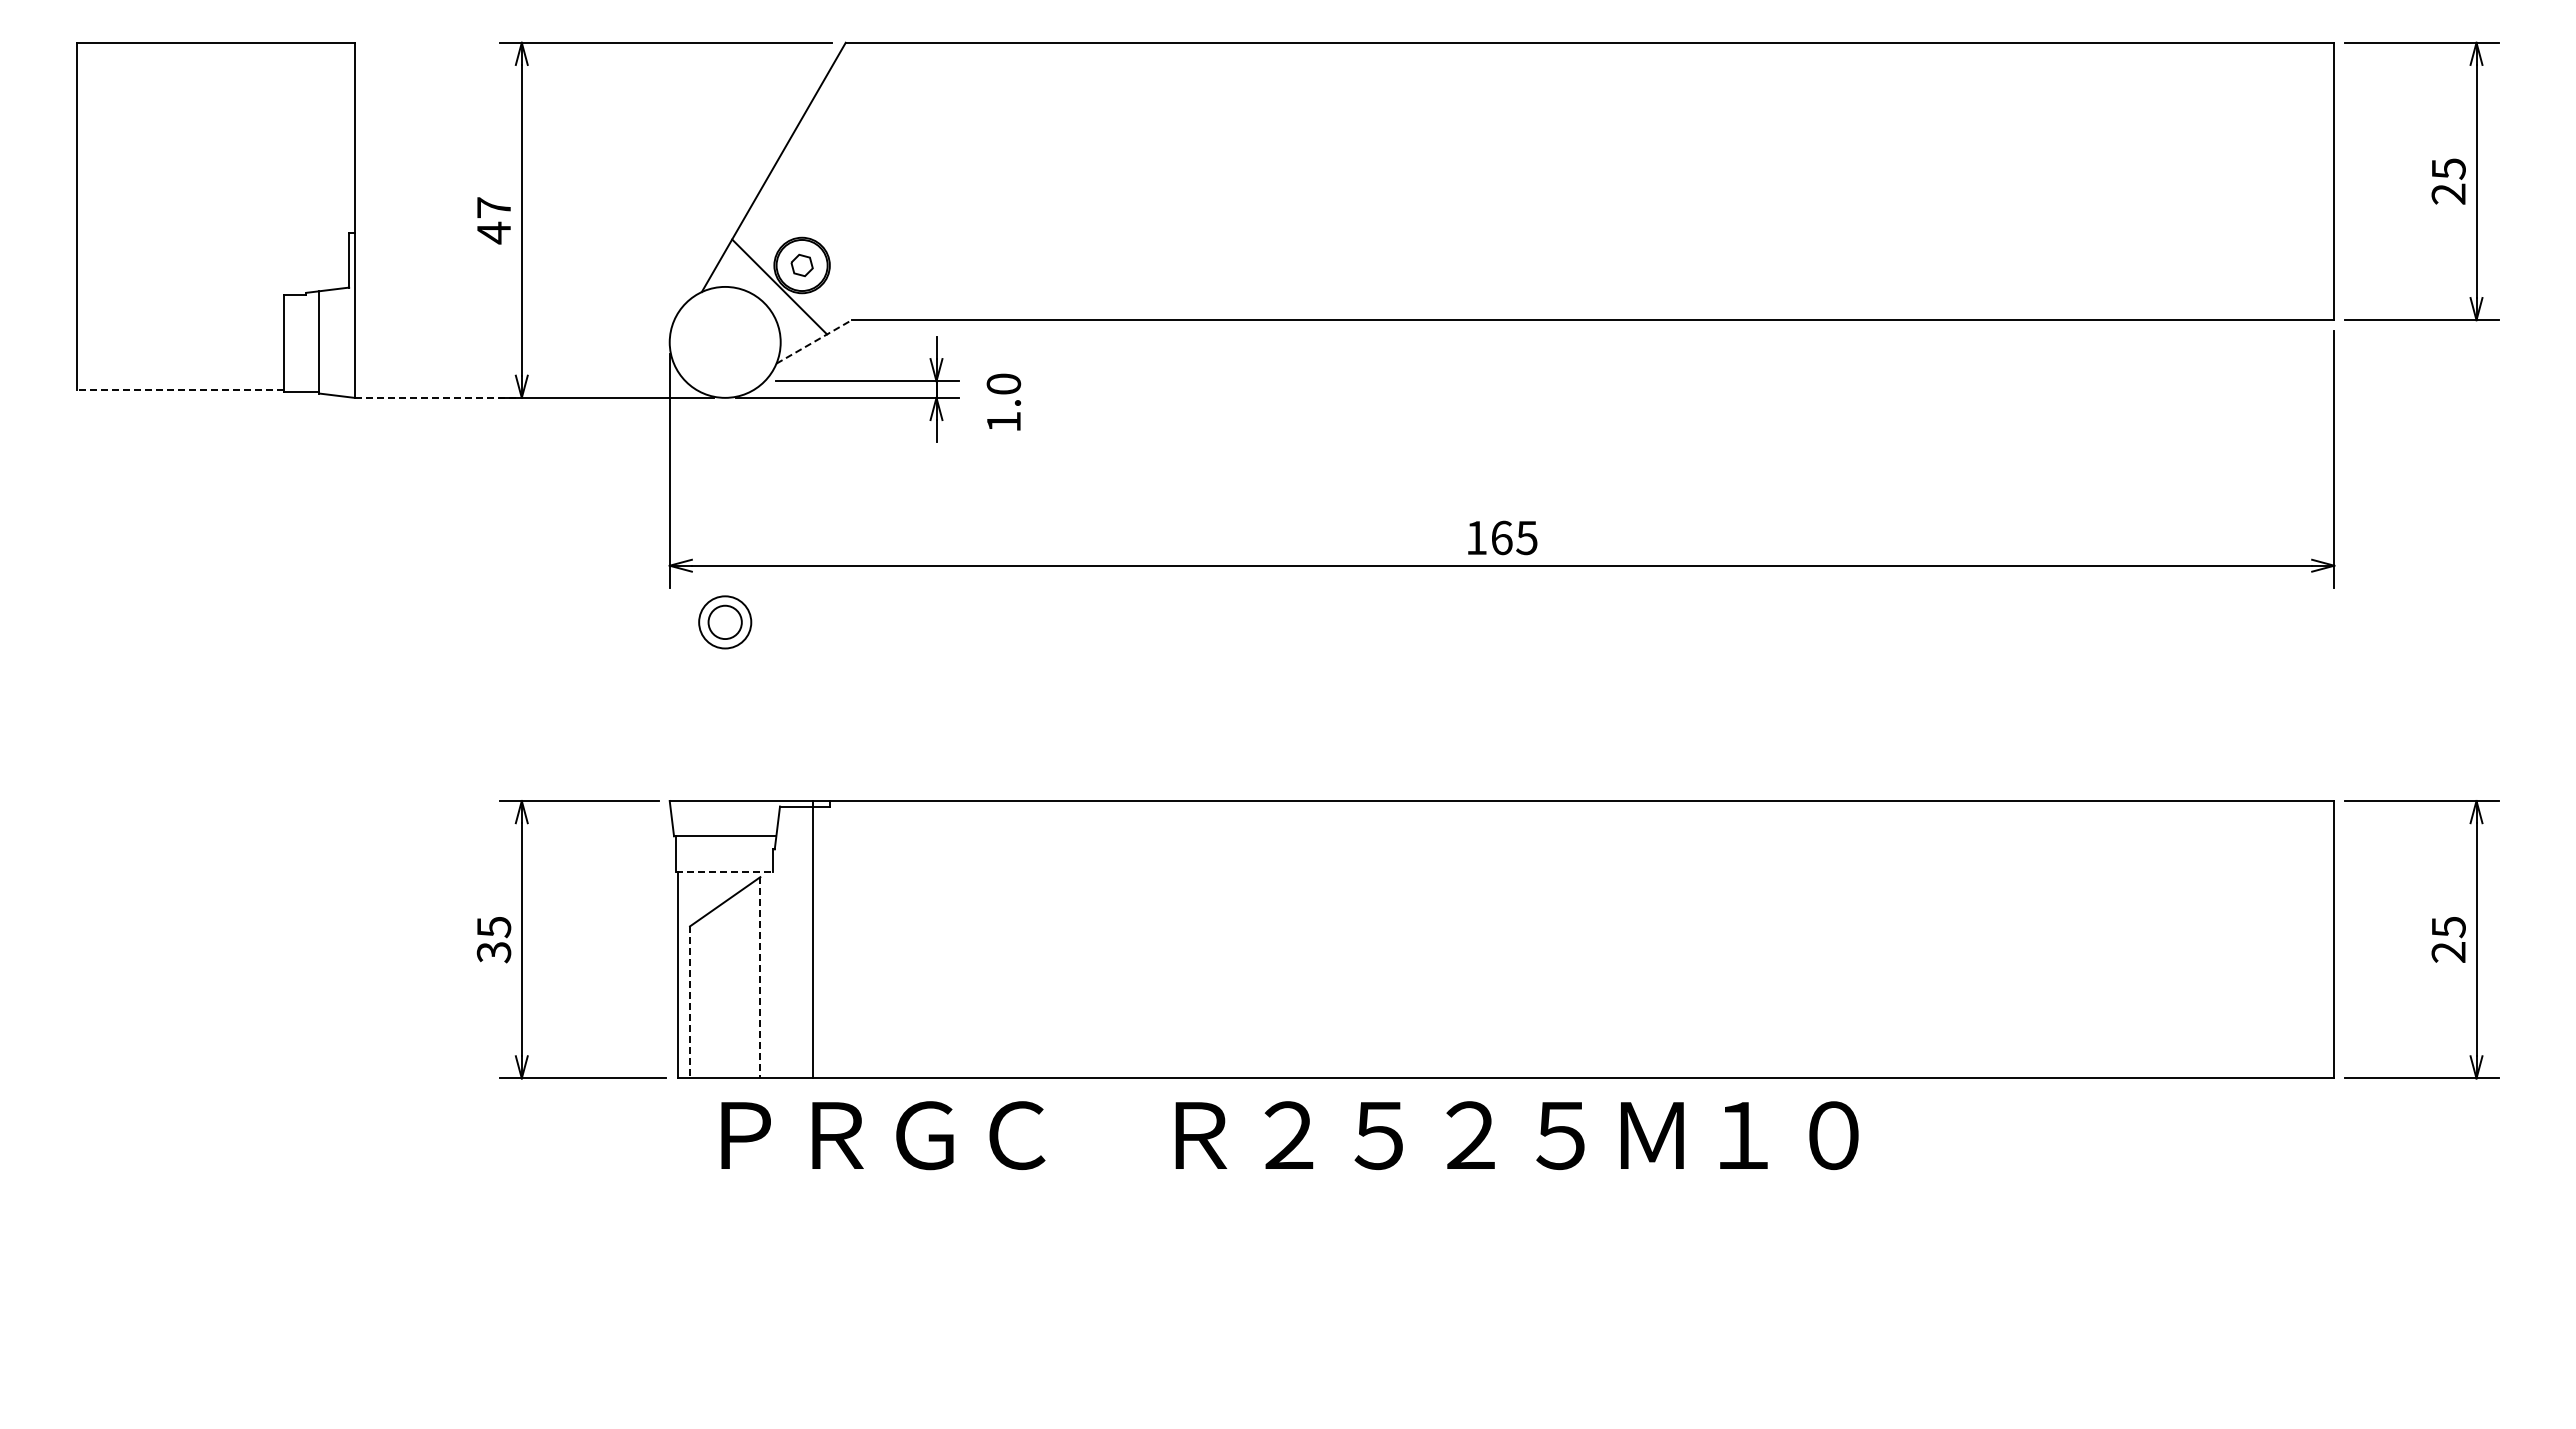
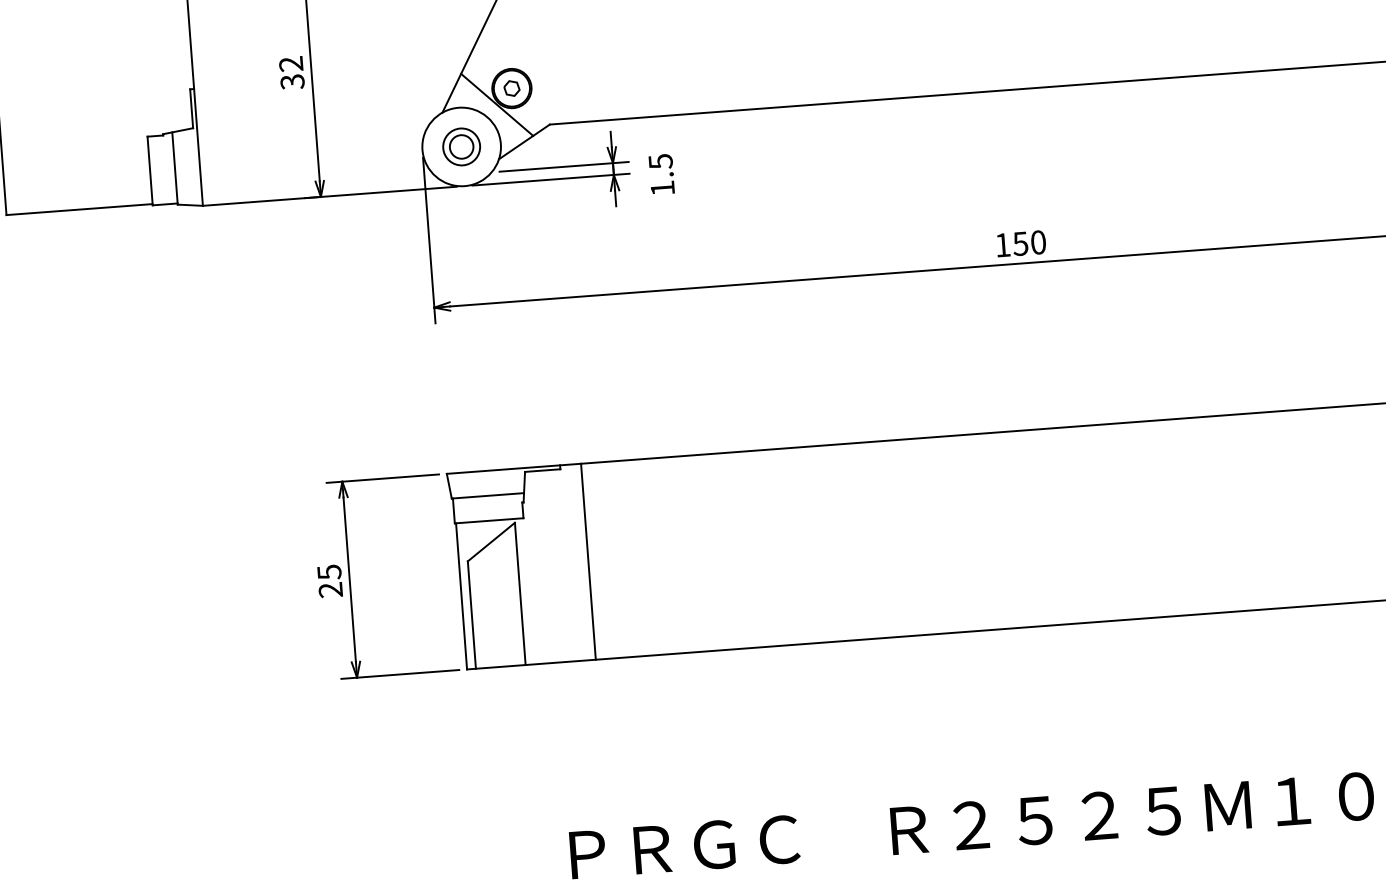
text: (493, 220) -> (291, 73), 47 -> 32
line: (814, 341) -> (524, 141), dashed -> solid
text: (1003, 384) -> (660, 161), 1.0 -> 1.5
line: (180, 390) -> (79, 209), dashed -> solid
line: (437, 397) -> (261, 201), dashed -> solid
text: (1513, 537) -> (1028, 242), 165 -> 150
part: (725, 622) -> (461, 147), moved
line: (724, 871) -> (489, 520), dashed -> solid
line: (812, 939) -> (588, 561), moved
text: (494, 952) -> (331, 590), 35 -> 25
line: (760, 977) -> (520, 593), dashed -> solid
line: (690, 1002) -> (472, 615), dashed -> solid
text: (1289, 1135) -> (971, 825), moved

